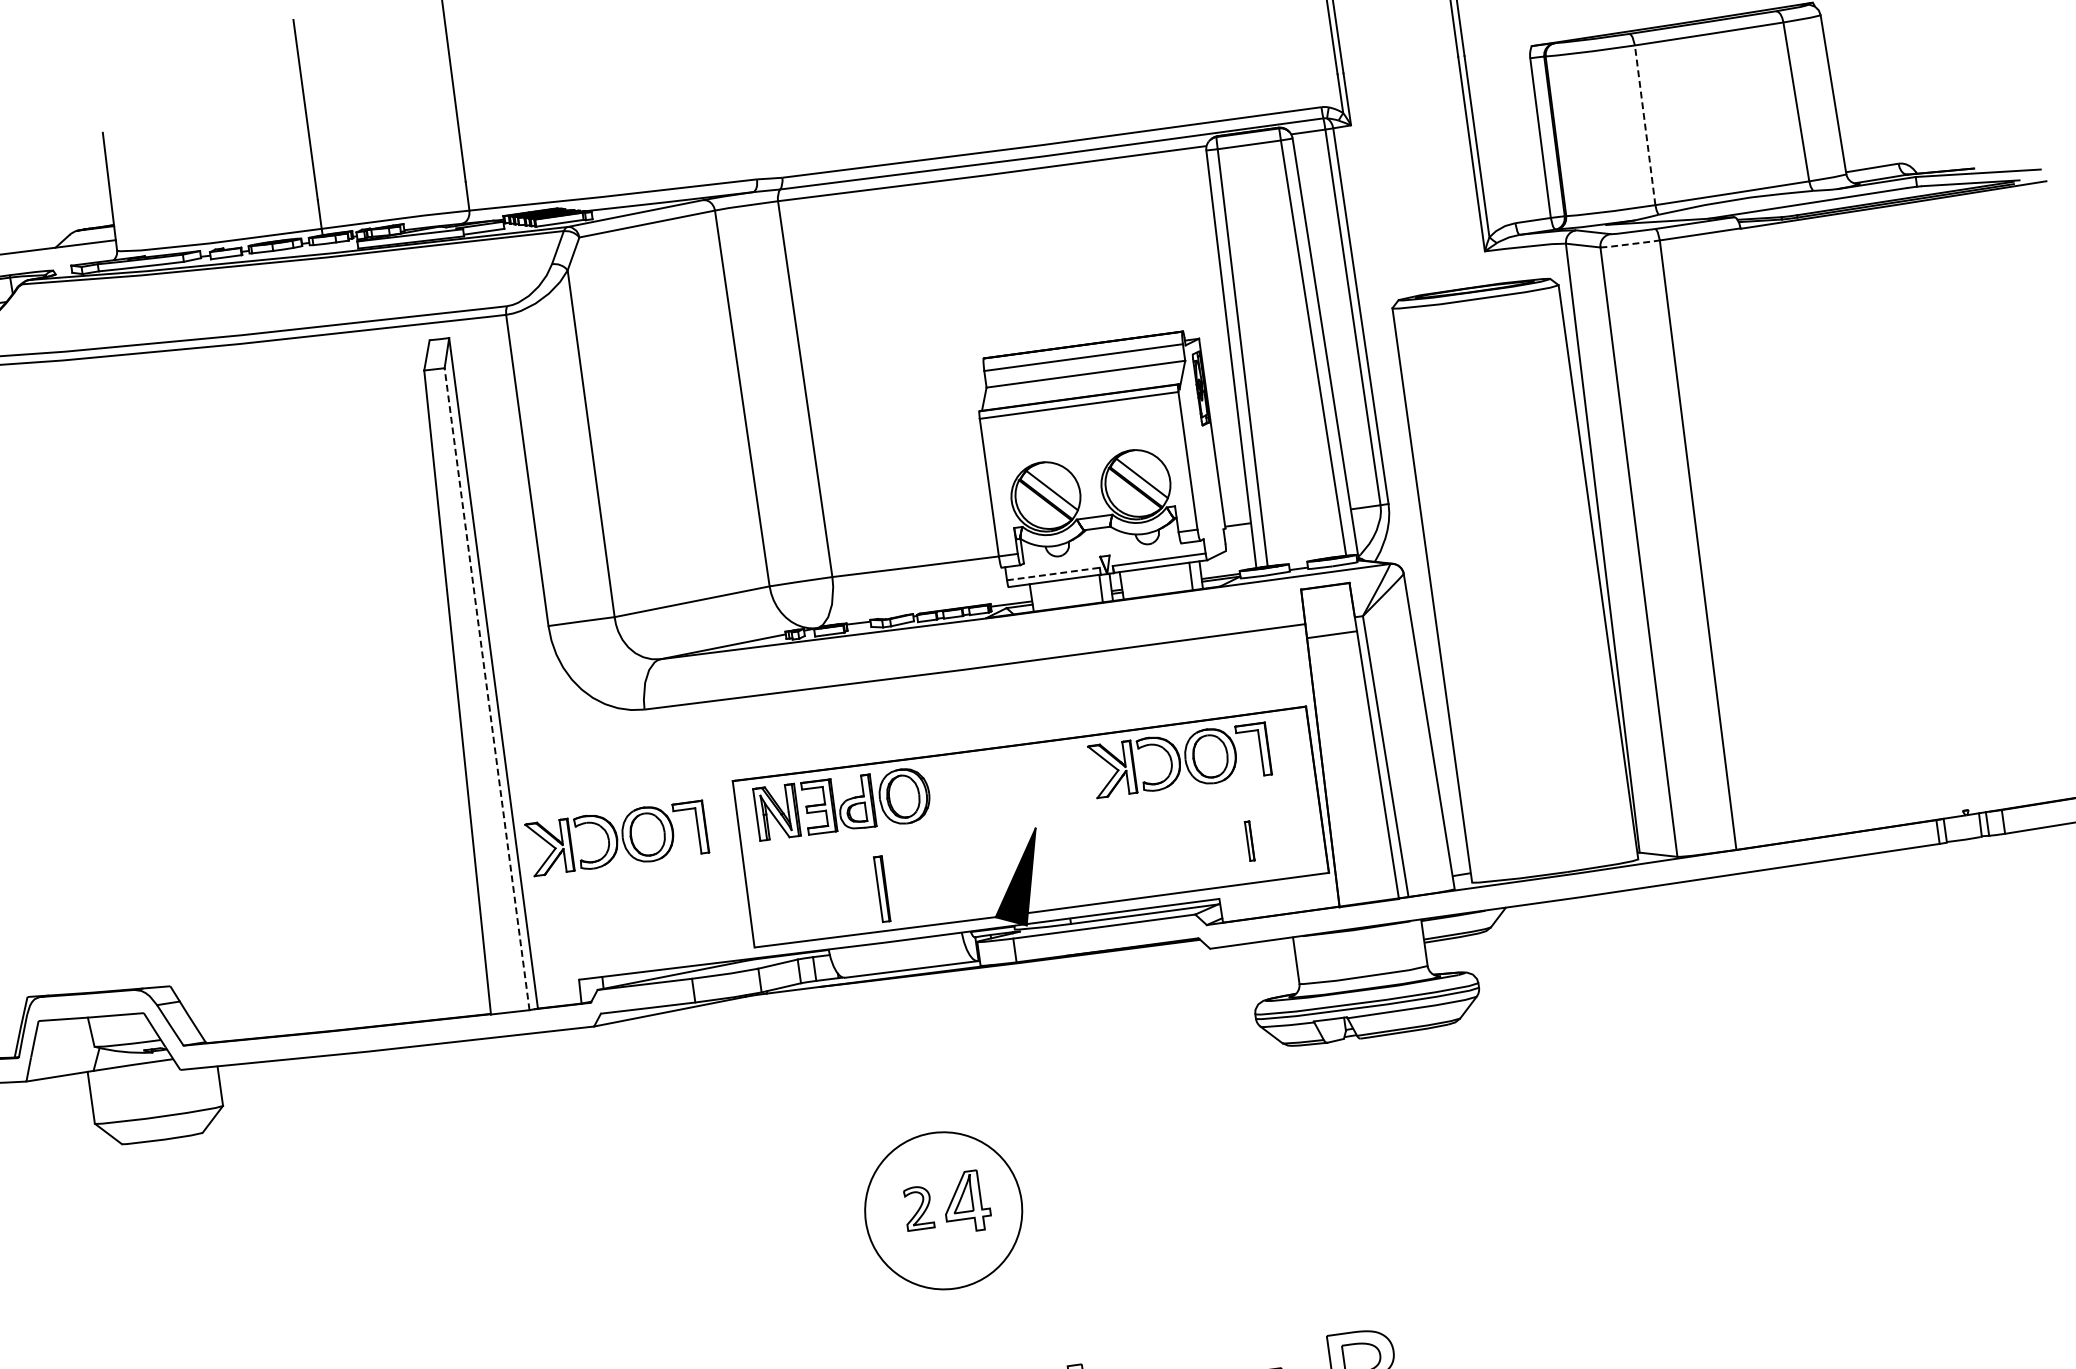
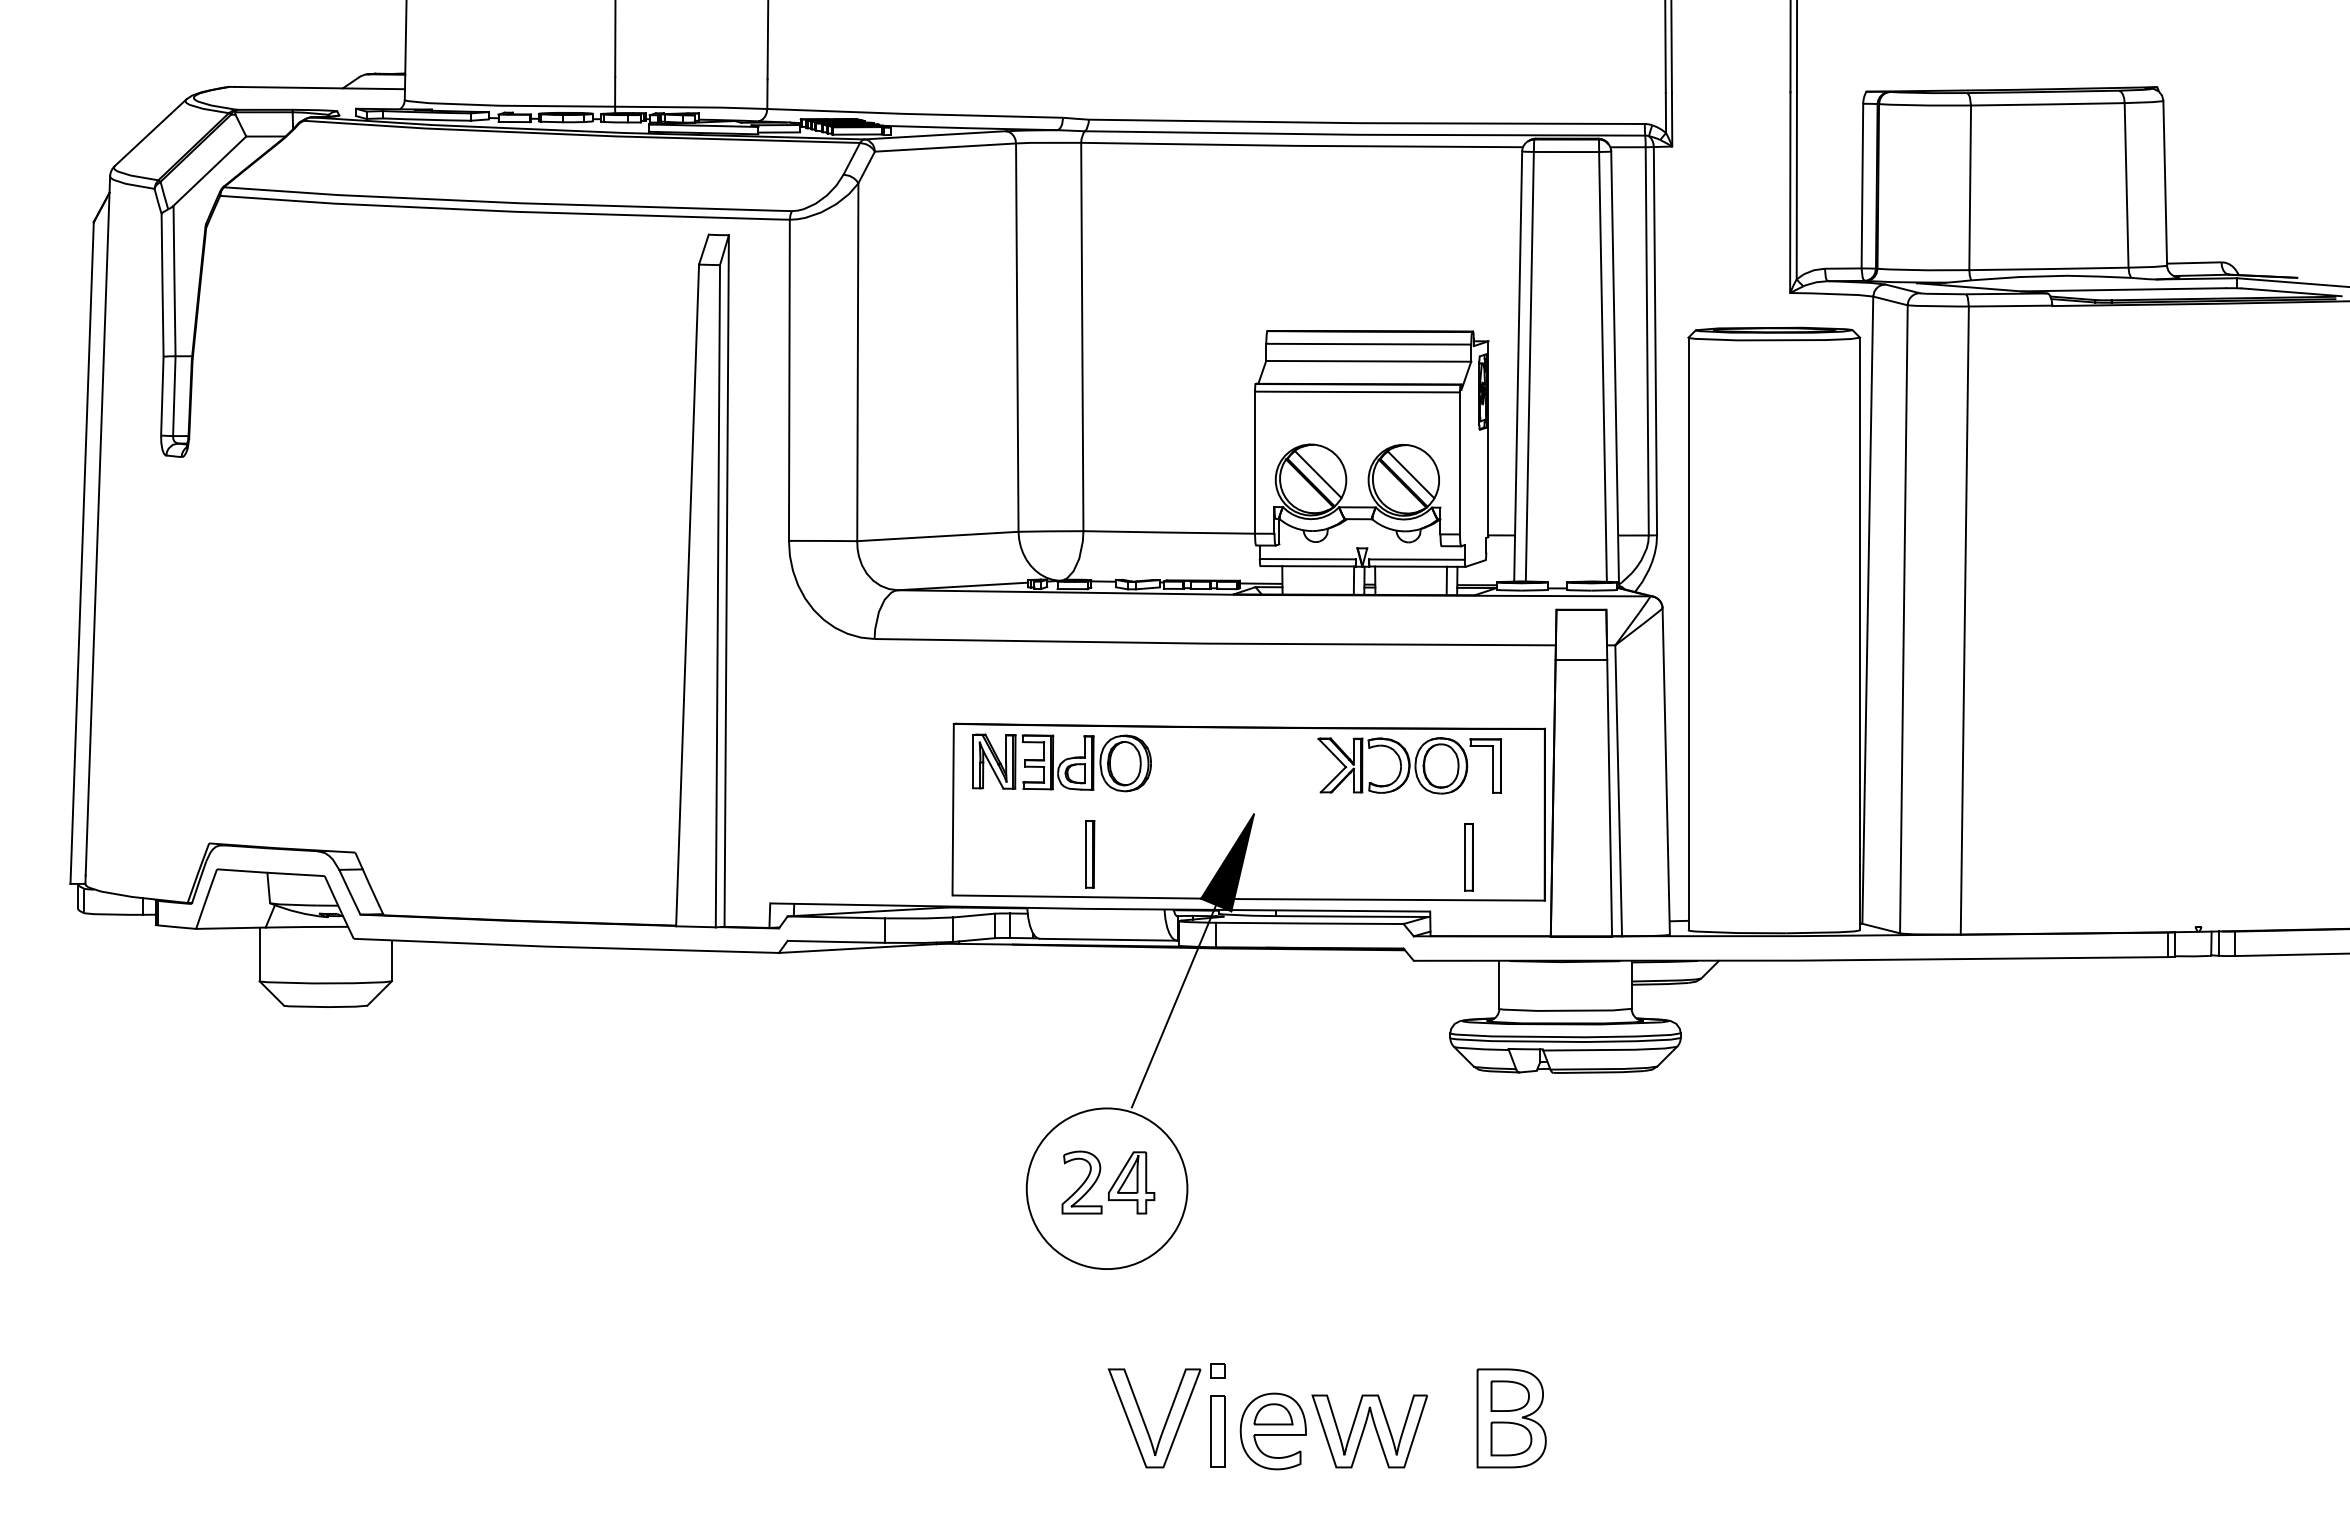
line: (1645, 124) -> (1970, 187), dashed -> solid
line: (1630, 244) -> (1938, 306), dashed -> solid
line: (1053, 574) -> (1307, 559), dashed -> solid
line: (486, 688) -> (717, 595), dashed -> solid
part: (616, 838) -> (828, 765), removed
part: (1249, 841) -> (1468, 857), size x1.67
line: (983, 1025) -> (1173, 1006), added
part: (918, 1208) -> (1081, 1182), size x1.43

